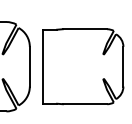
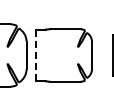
line: (42, 66) -> (35, 55), solid -> dashed

